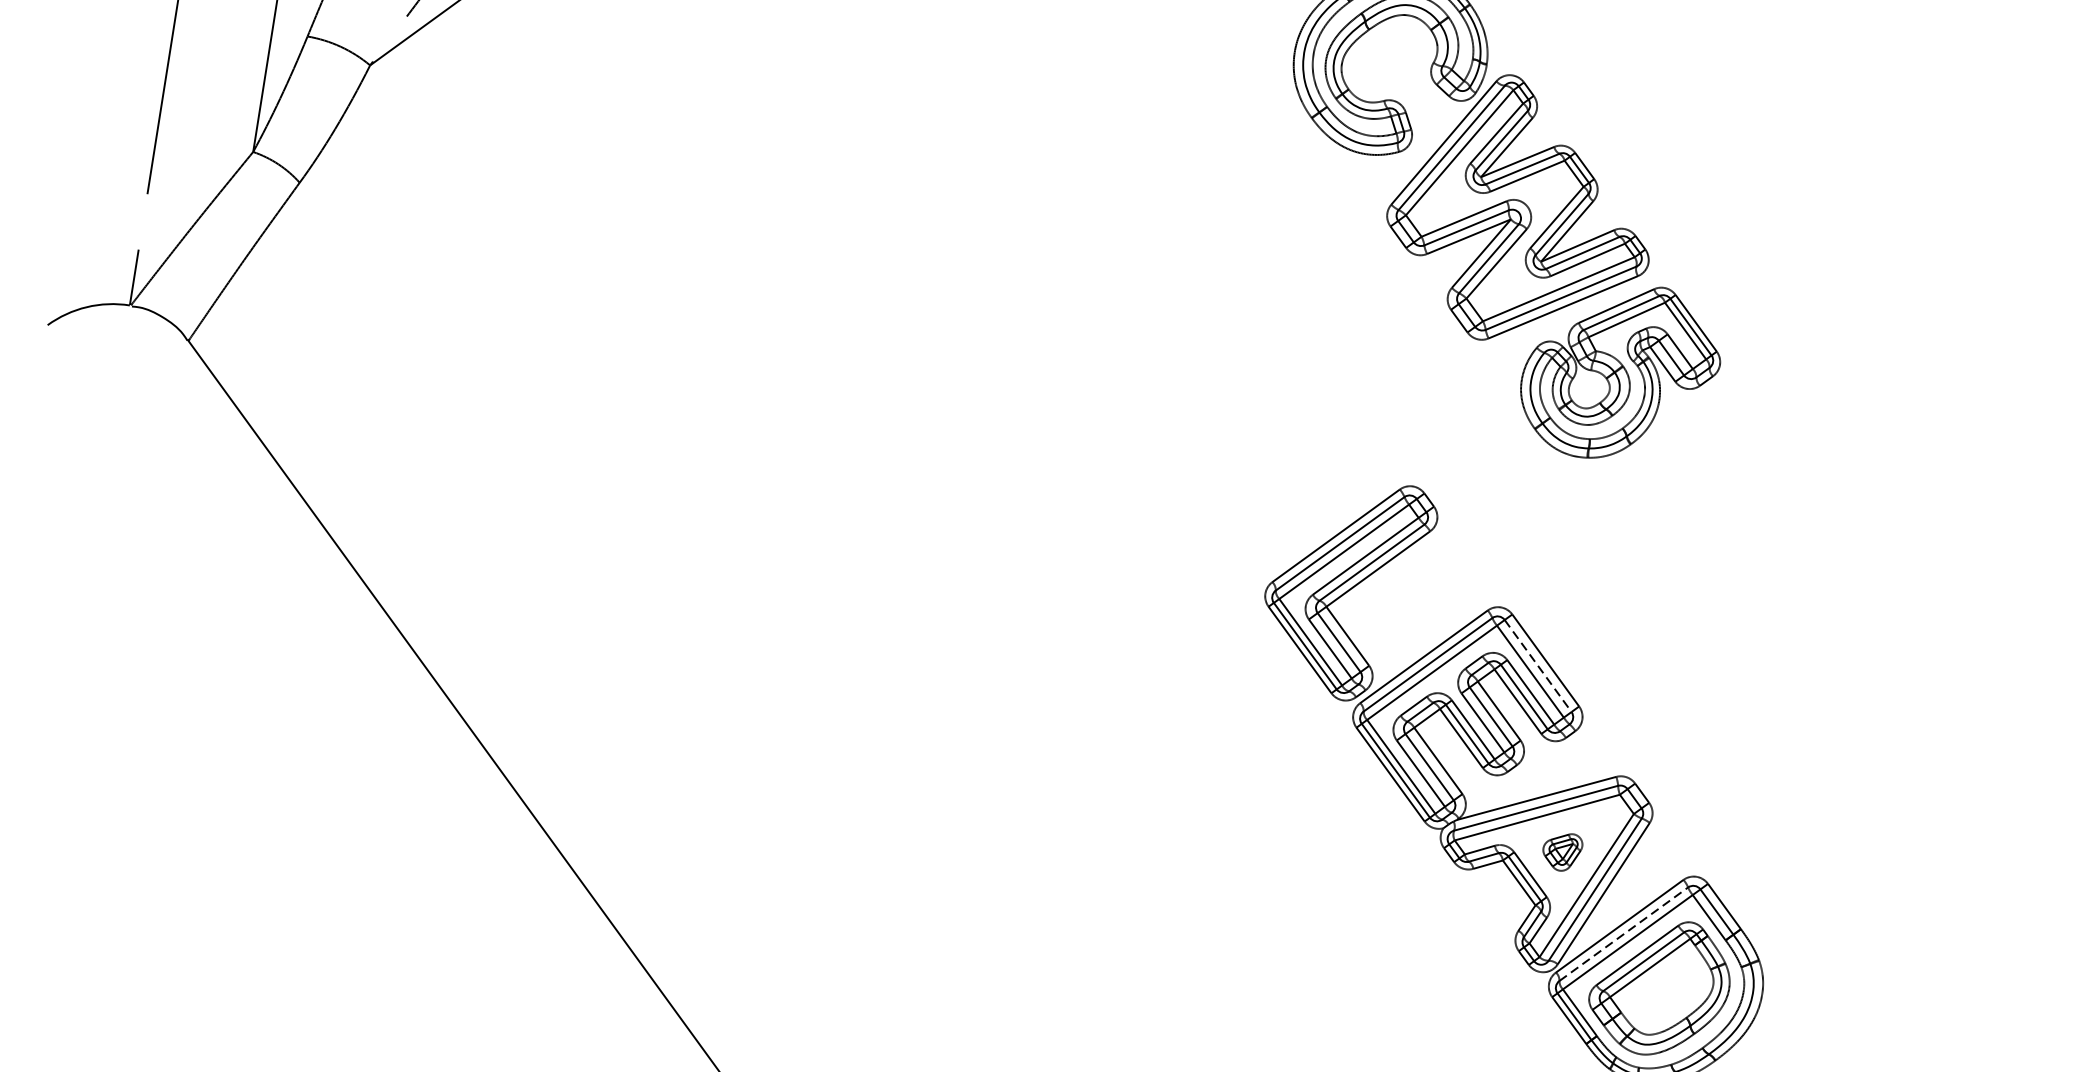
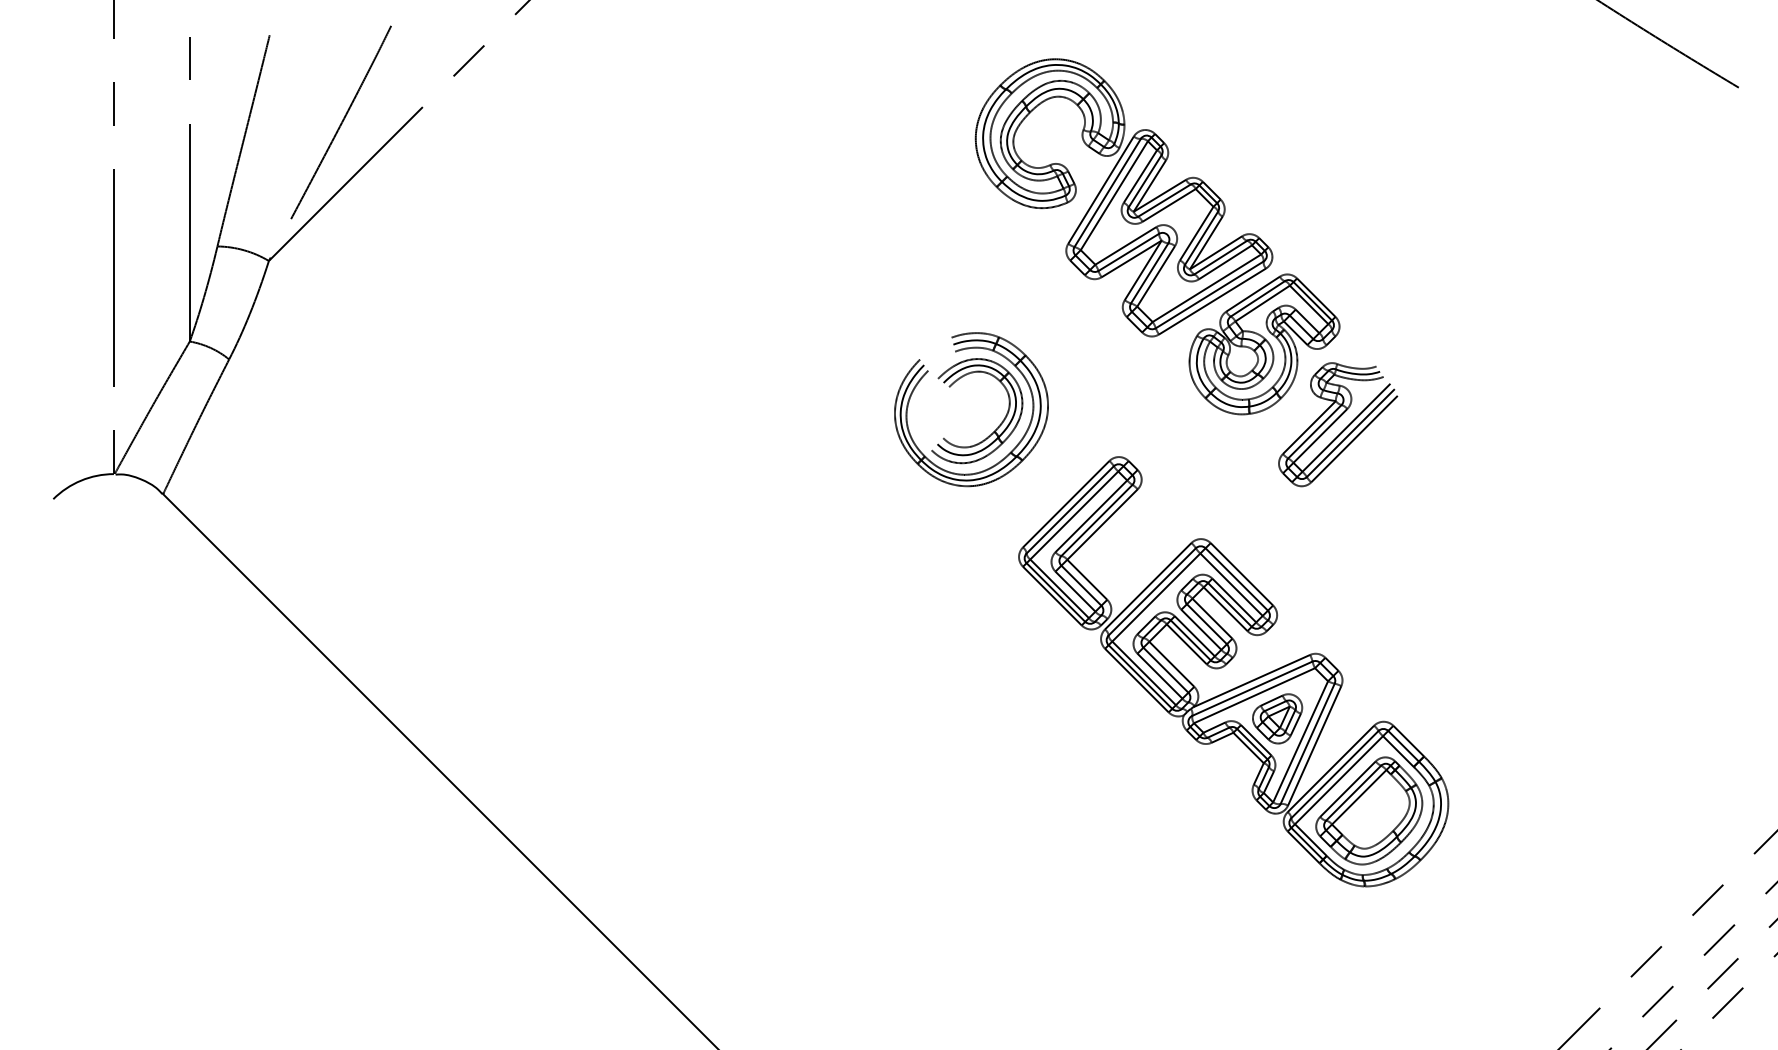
part: (1212, 363) -> (950, 387), added
part: (1698, 489) -> (1338, 424), added
line: (1539, 666) -> (1237, 579), dashed -> solid
part: (1561, 851) -> (1277, 718), size x1.67
line: (1623, 934) -> (1334, 774), dashed -> solid

